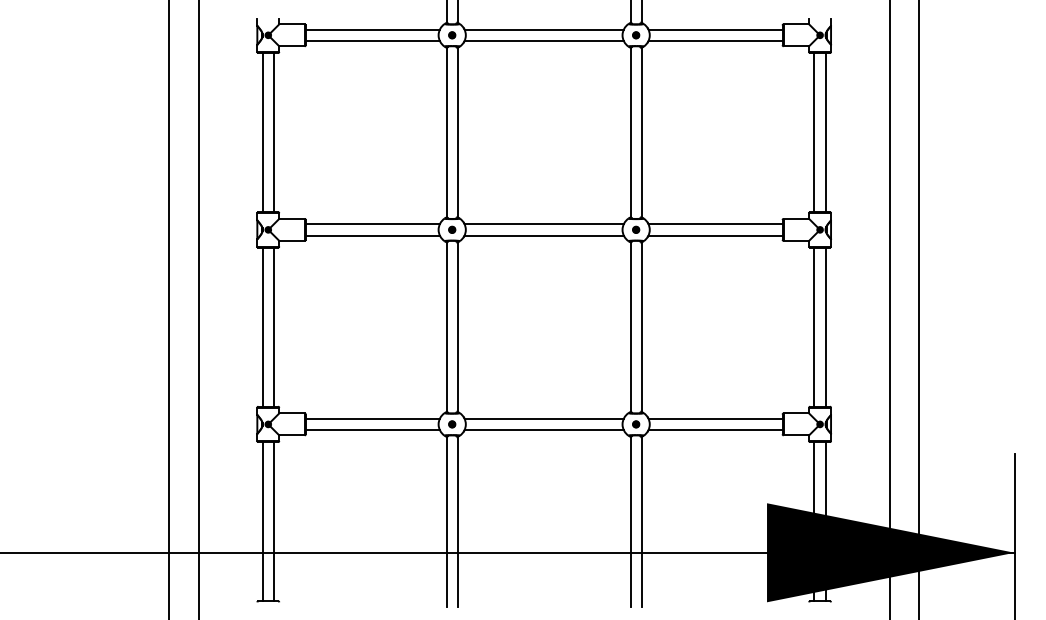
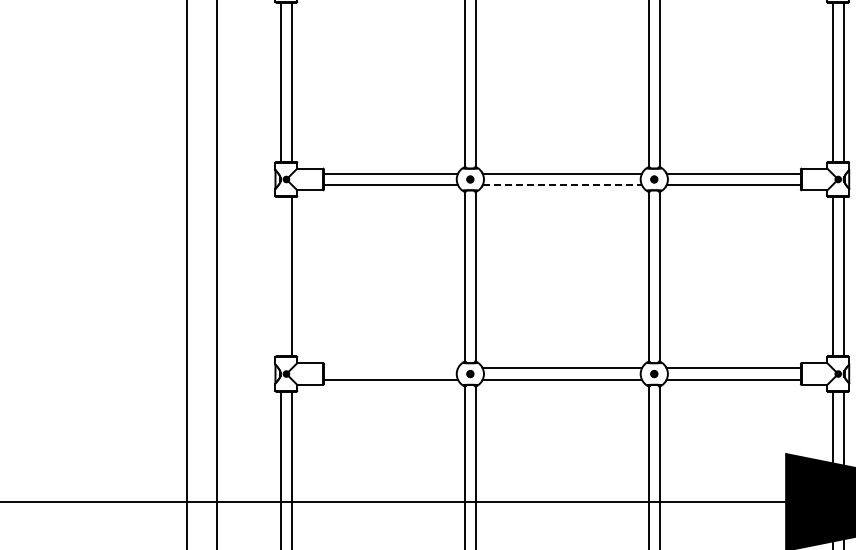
line: (544, 235) -> (562, 185), solid -> dashed
line: (262, 326) -> (280, 276), removed
line: (372, 418) -> (390, 368), removed

